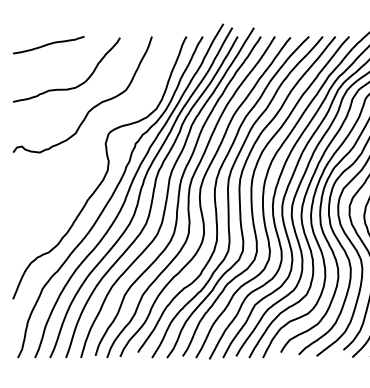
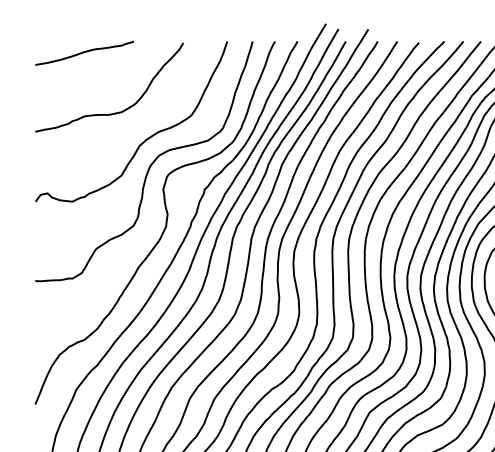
curve: (96, 124) -> (150, 162), added

